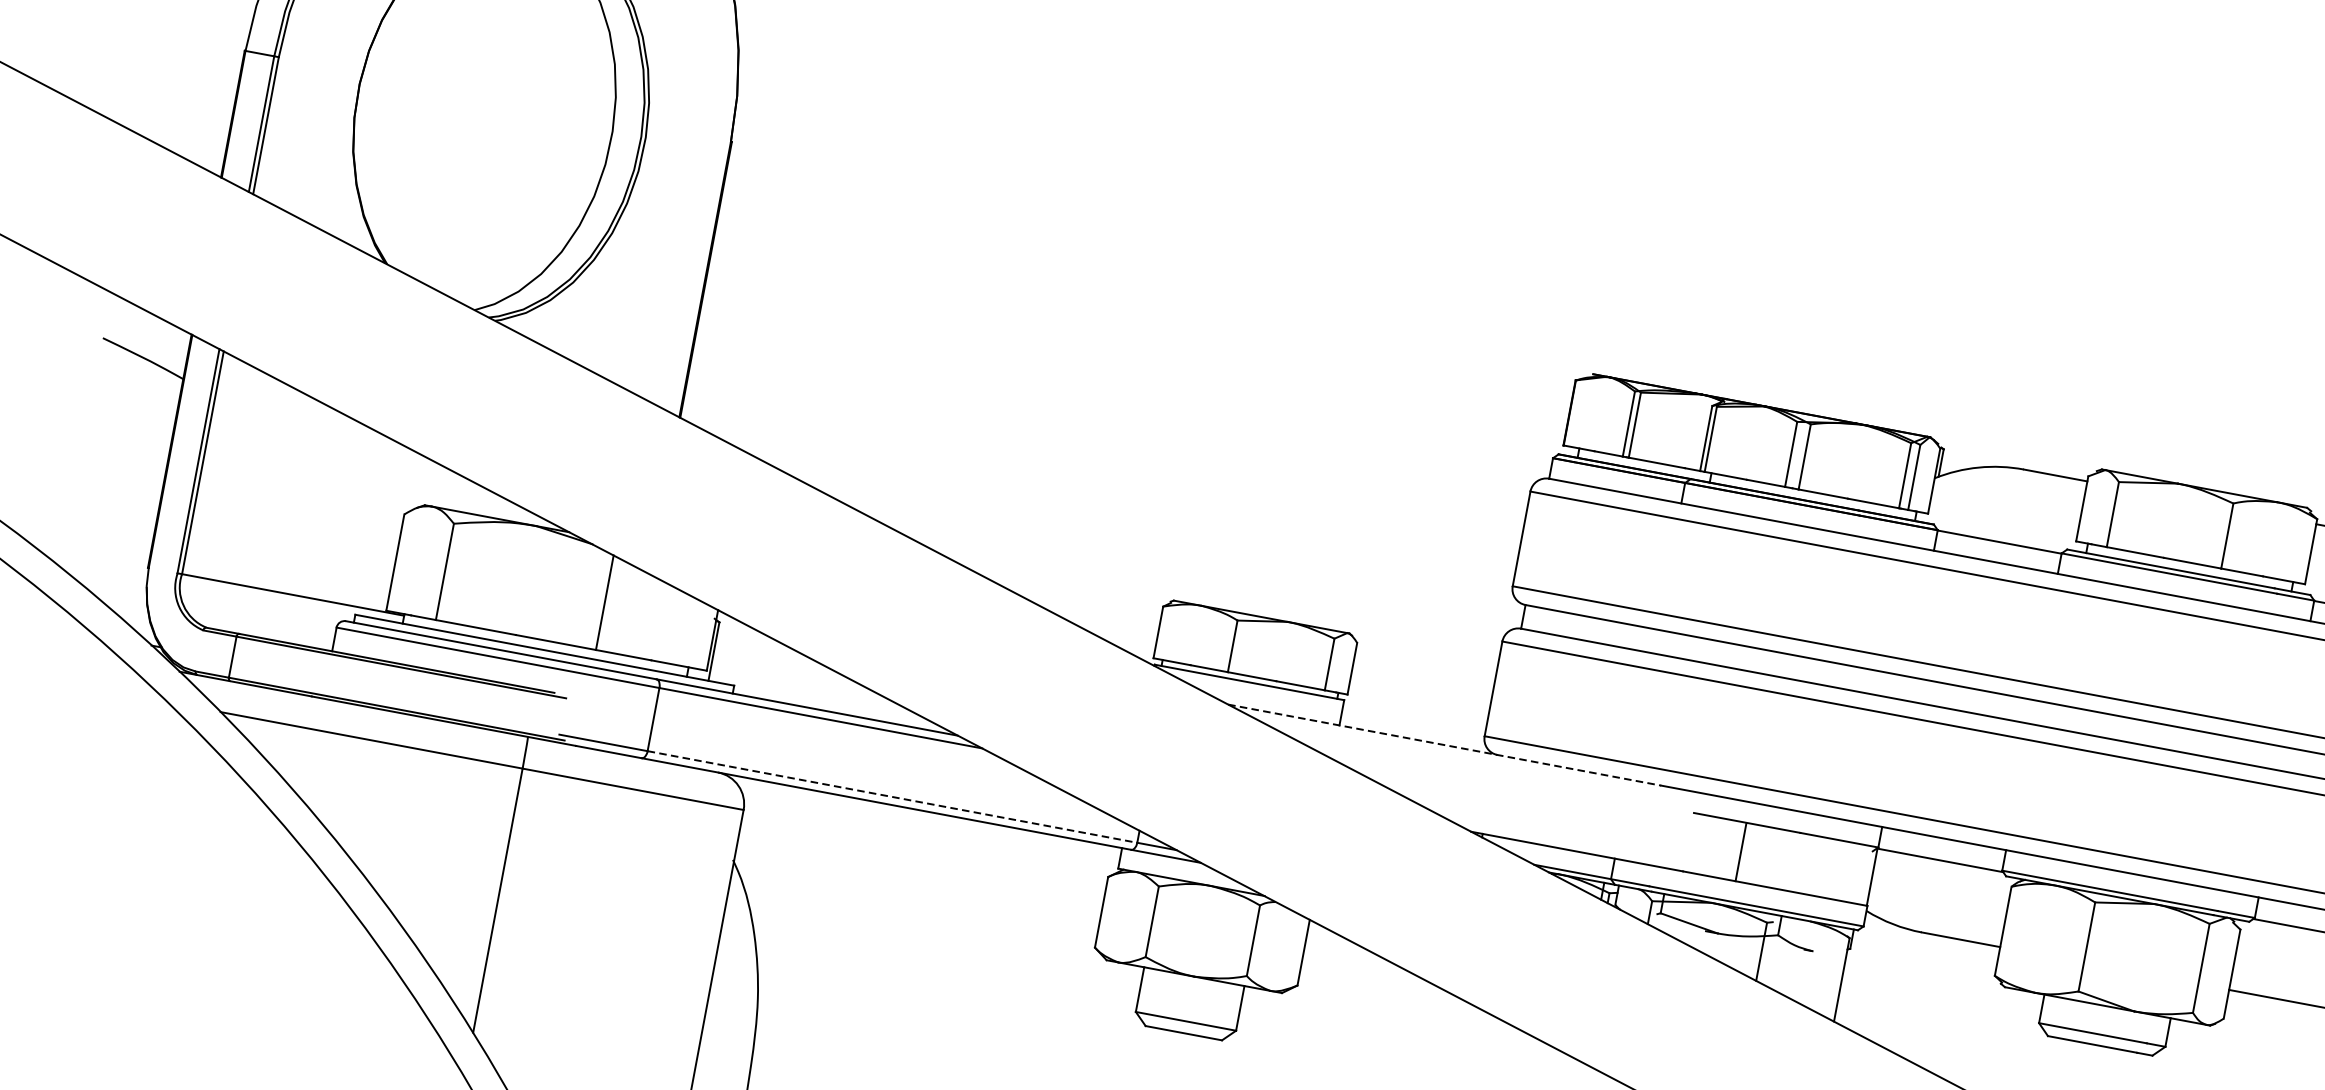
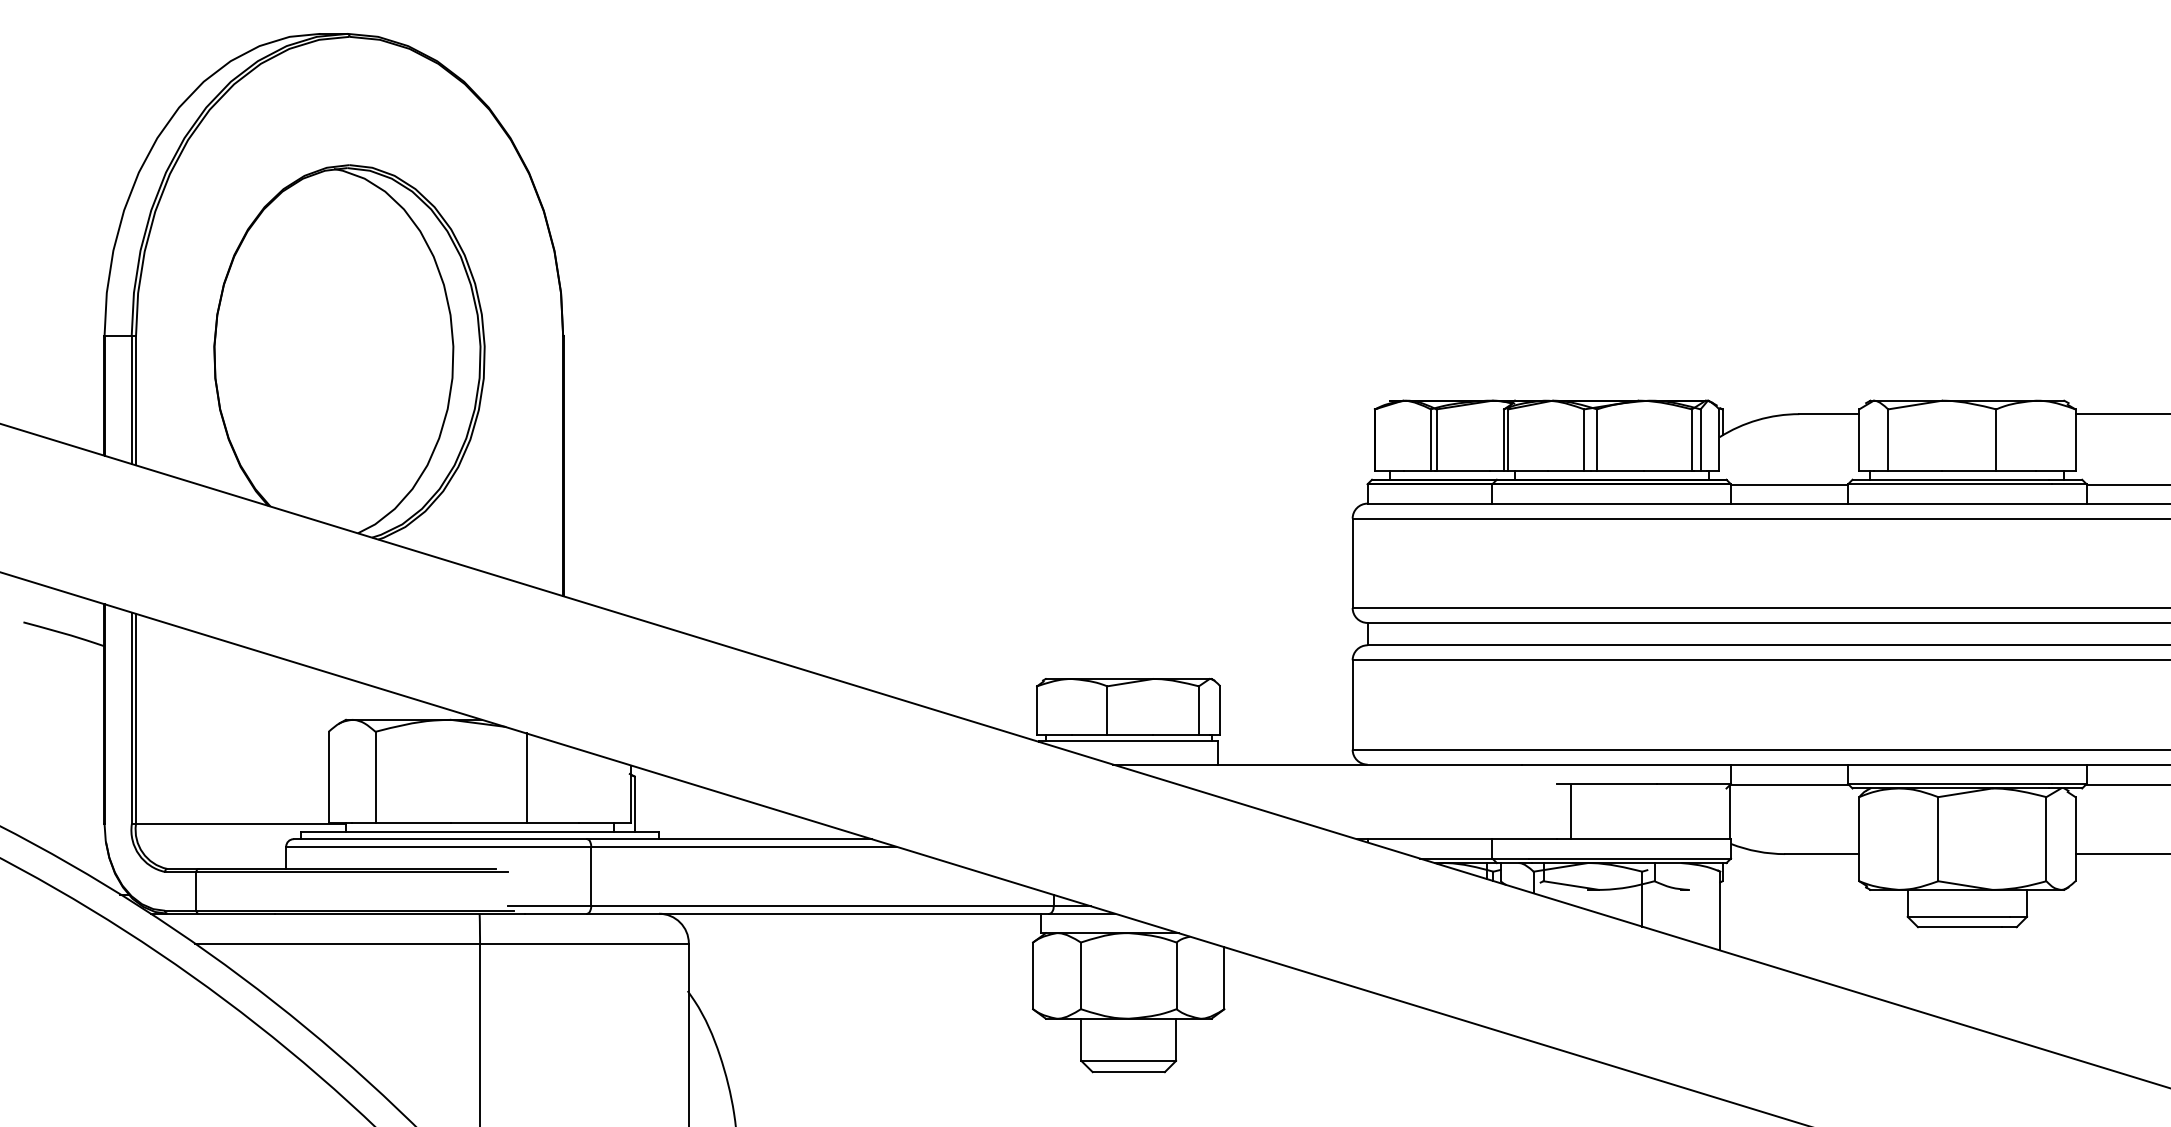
line: (1444, 744) -> (1317, 764), dashed -> solid
line: (892, 797) -> (822, 906), dashed -> solid
line: (1740, 853) -> (1571, 812), moved

